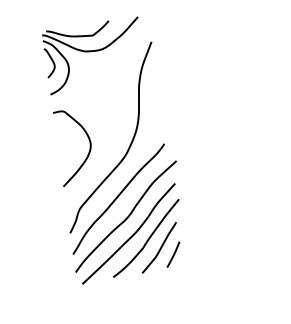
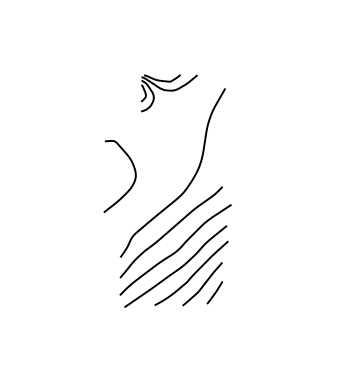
part: (94, 55) -> (169, 93), size x0.6
curve: (88, 152) -> (132, 183), moved

